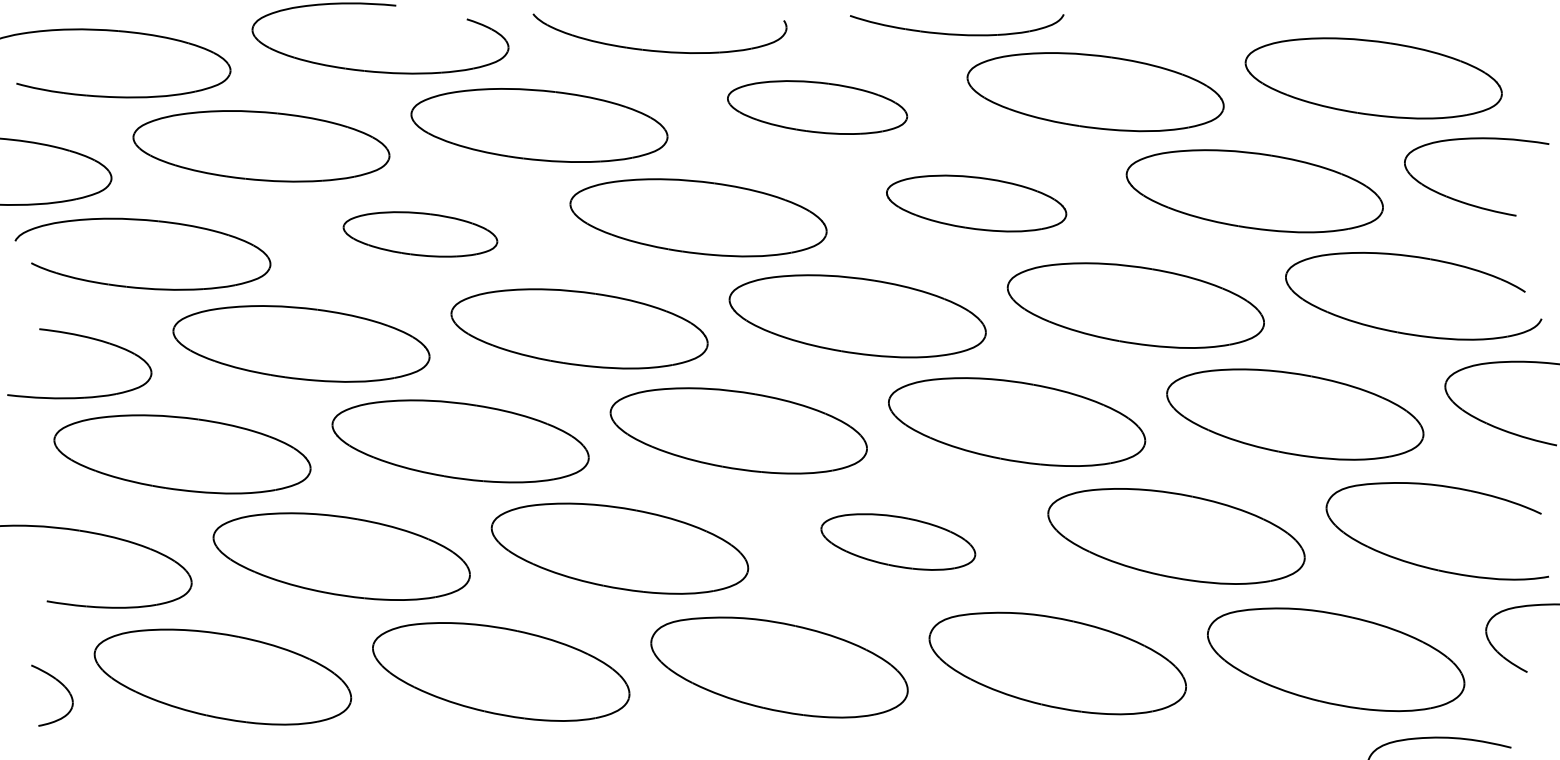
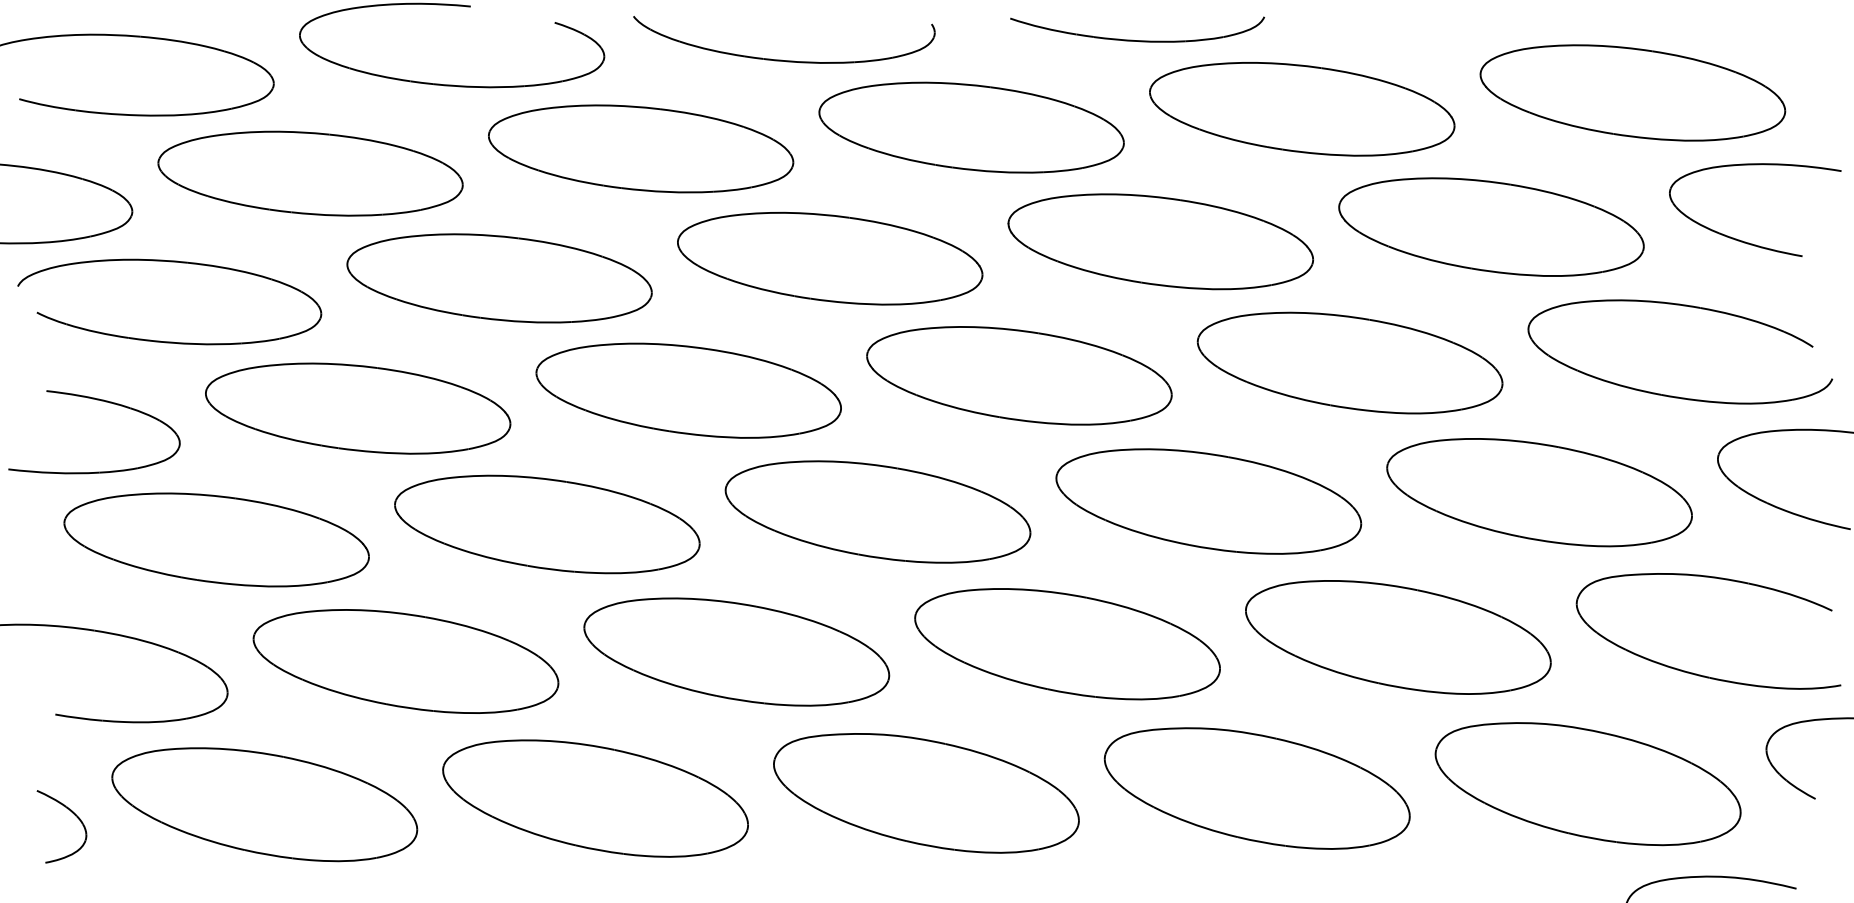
part: (817, 107) -> (971, 127), size x1.43
part: (976, 203) -> (1160, 241), size x1.43
part: (420, 234) -> (499, 278), size x1.67
part: (898, 541) -> (1067, 643), size x1.67

